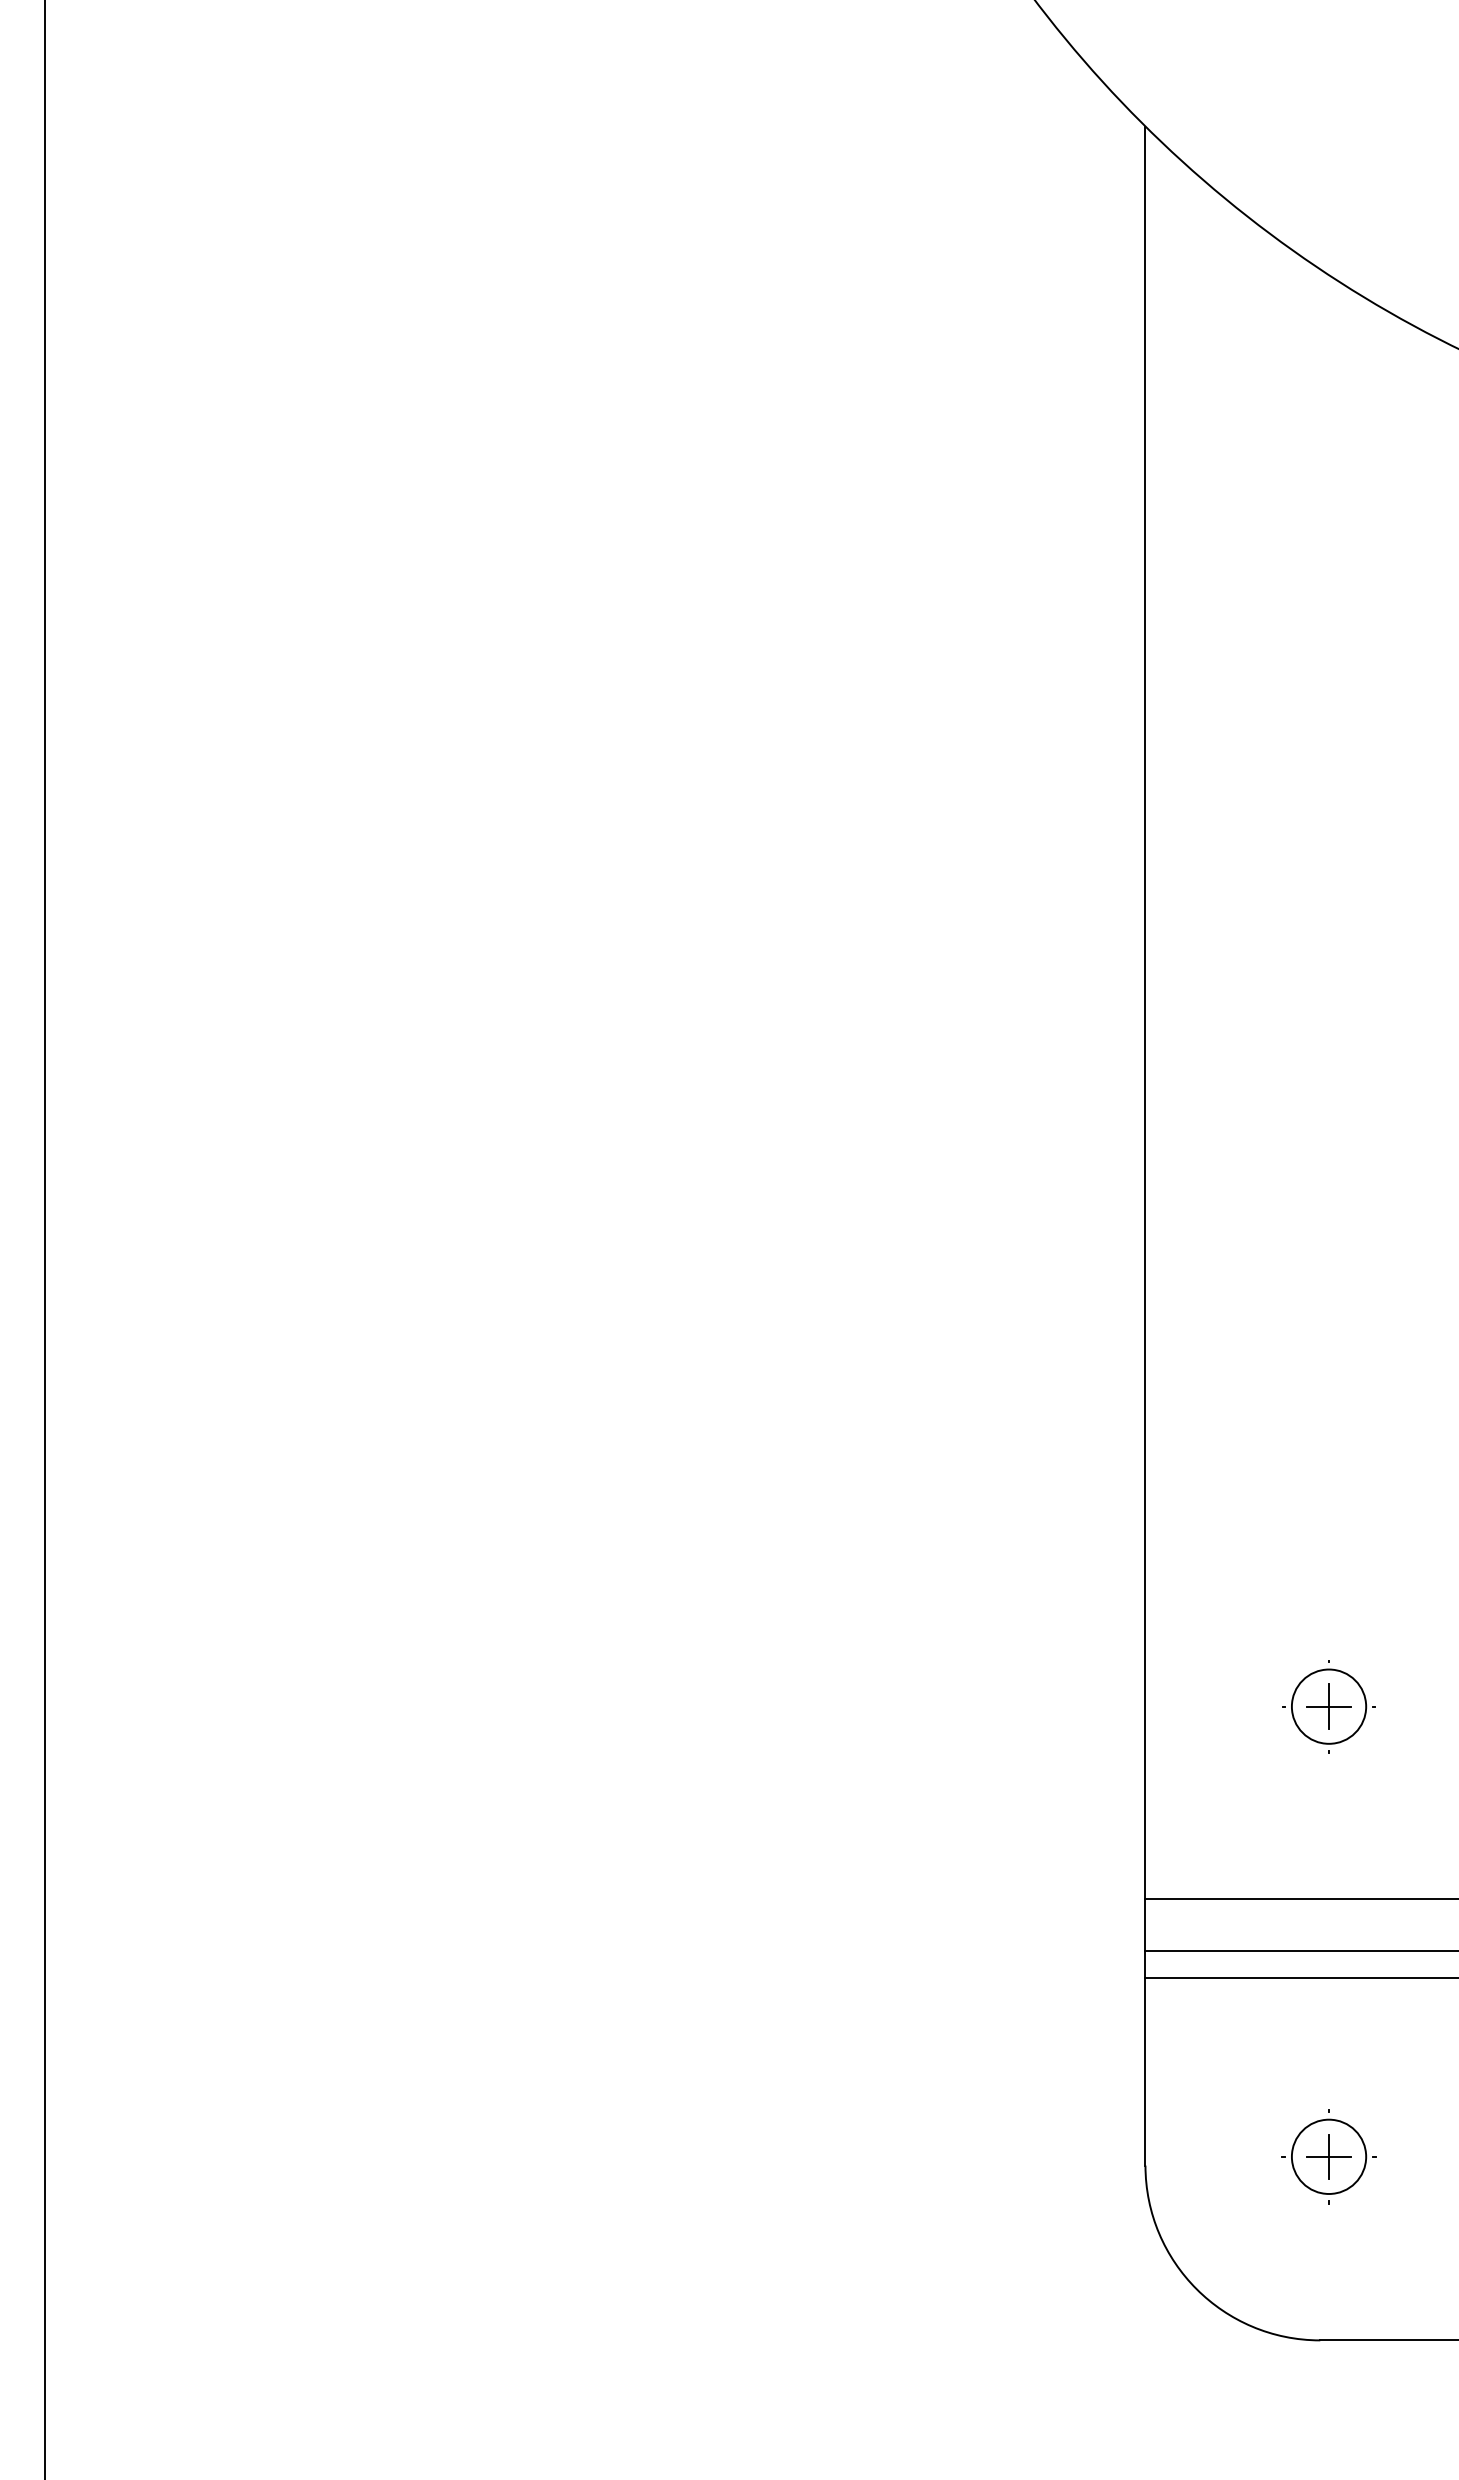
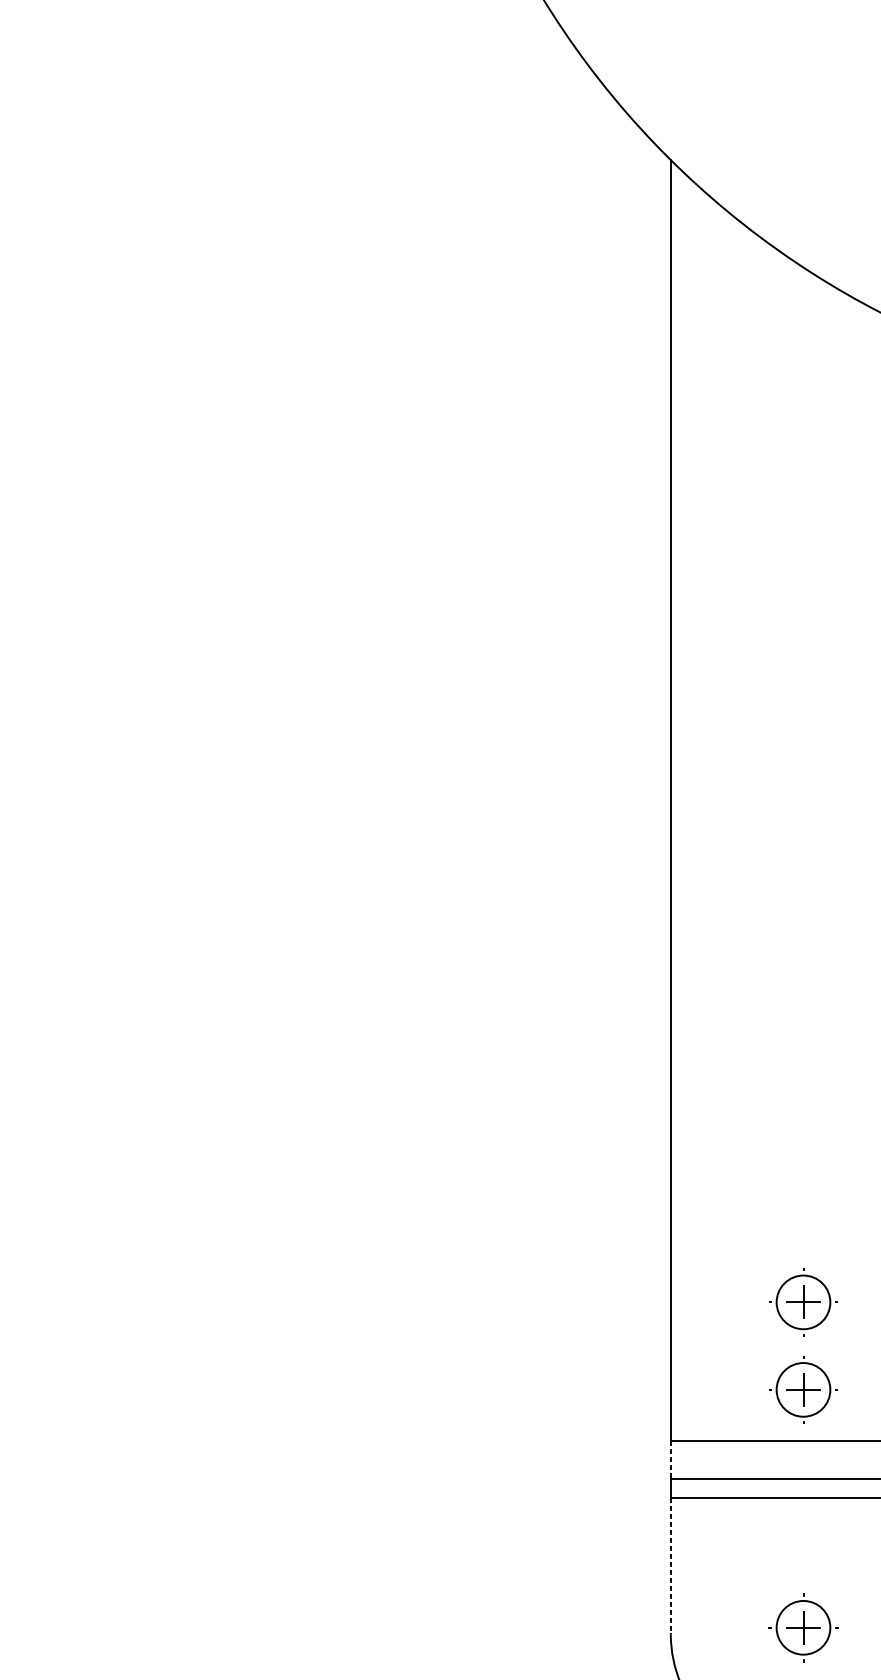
part: (1328, 1827) -> (803, 1389), added
line: (1145, 1925) -> (670, 1460), solid -> dashed
line: (1145, 2071) -> (670, 1566), solid -> dashed

